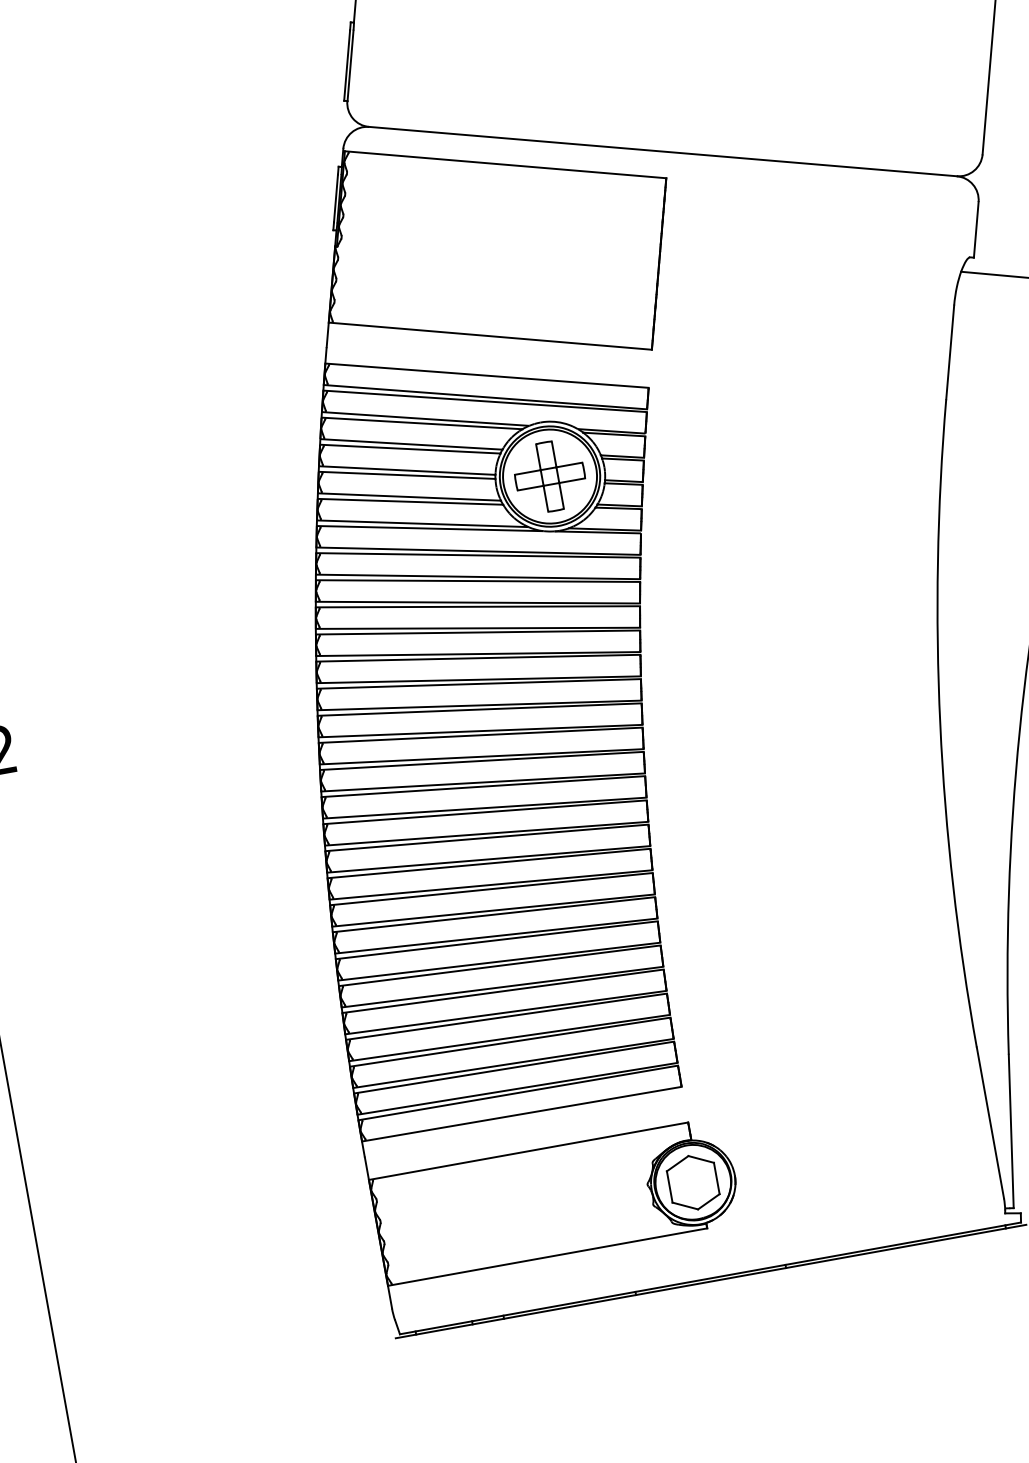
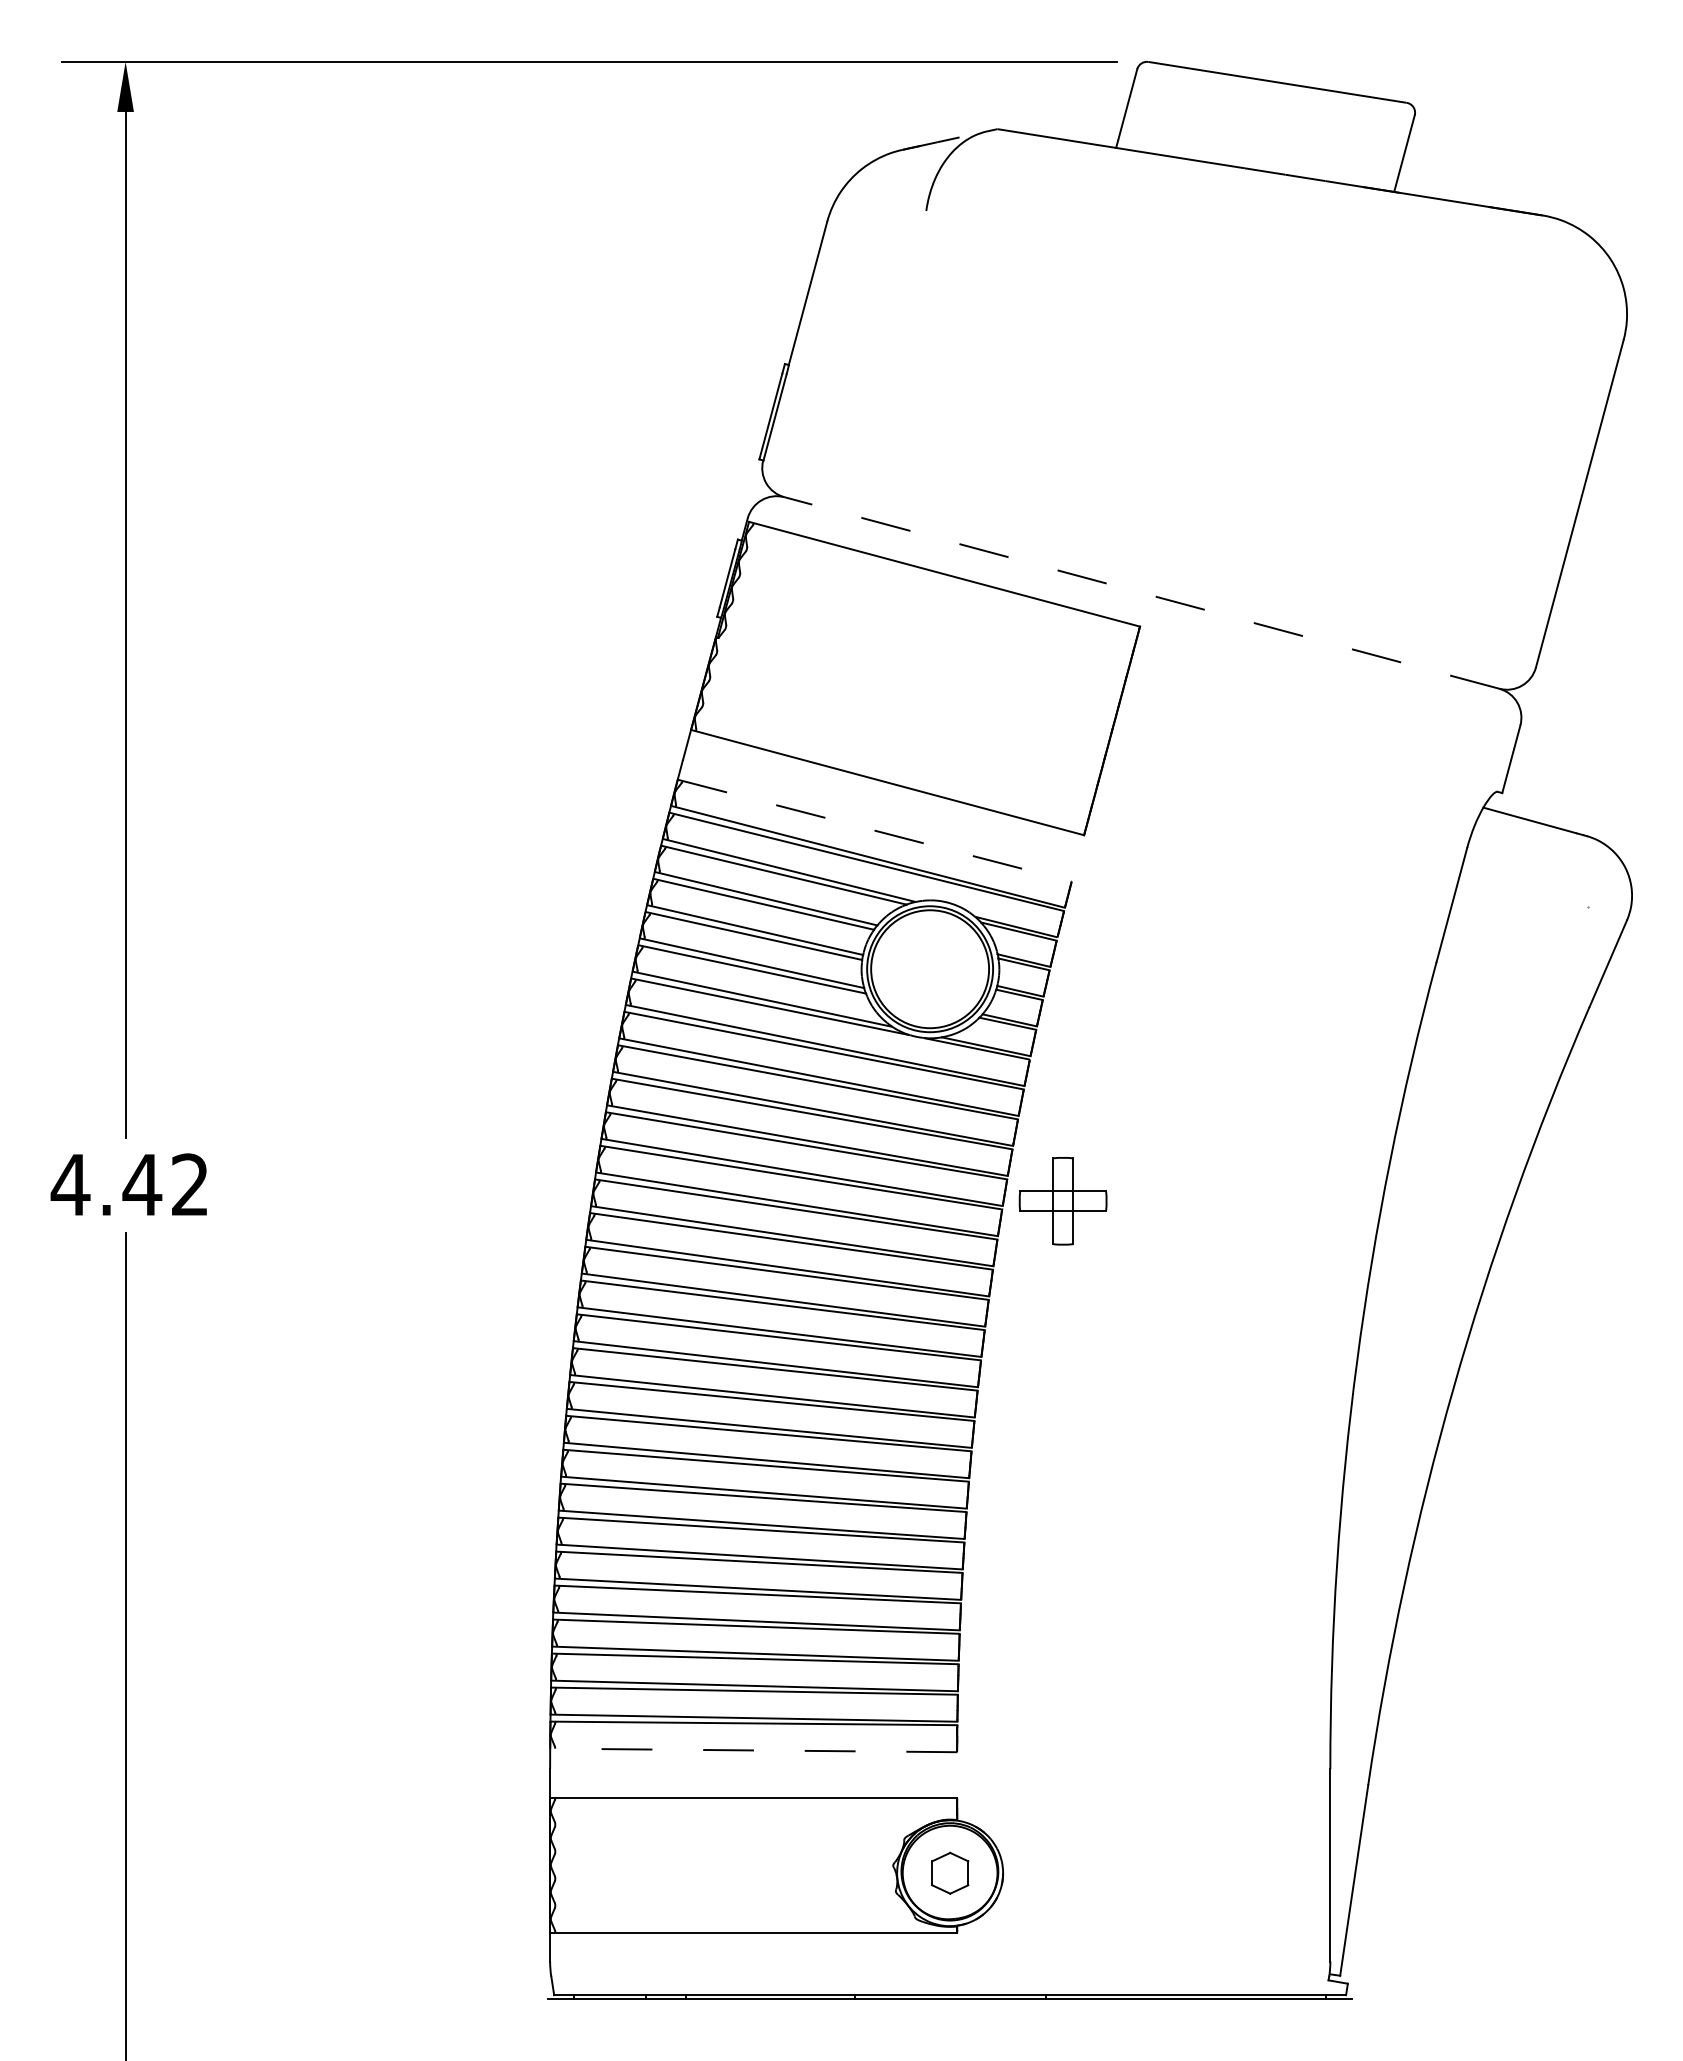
line: (662, 151) -> (1141, 592), solid -> dashed
line: (487, 375) -> (875, 830), solid -> dashed
part: (549, 476) -> (1062, 1201), moved
line: (521, 1114) -> (753, 1750), solid -> dashed
part: (693, 1182) -> (950, 1873), size x0.6

